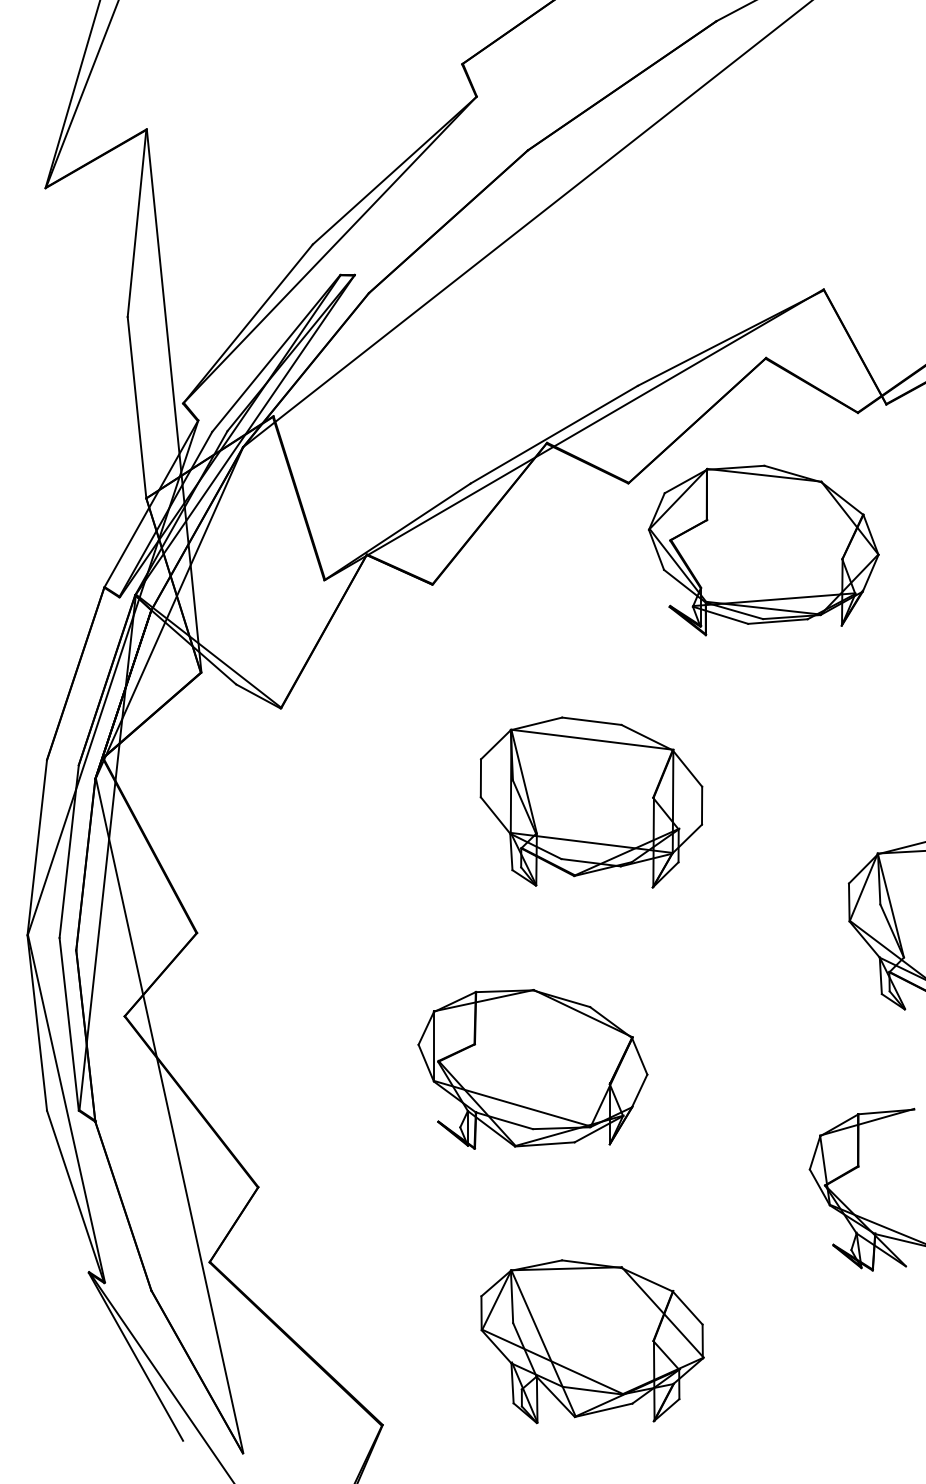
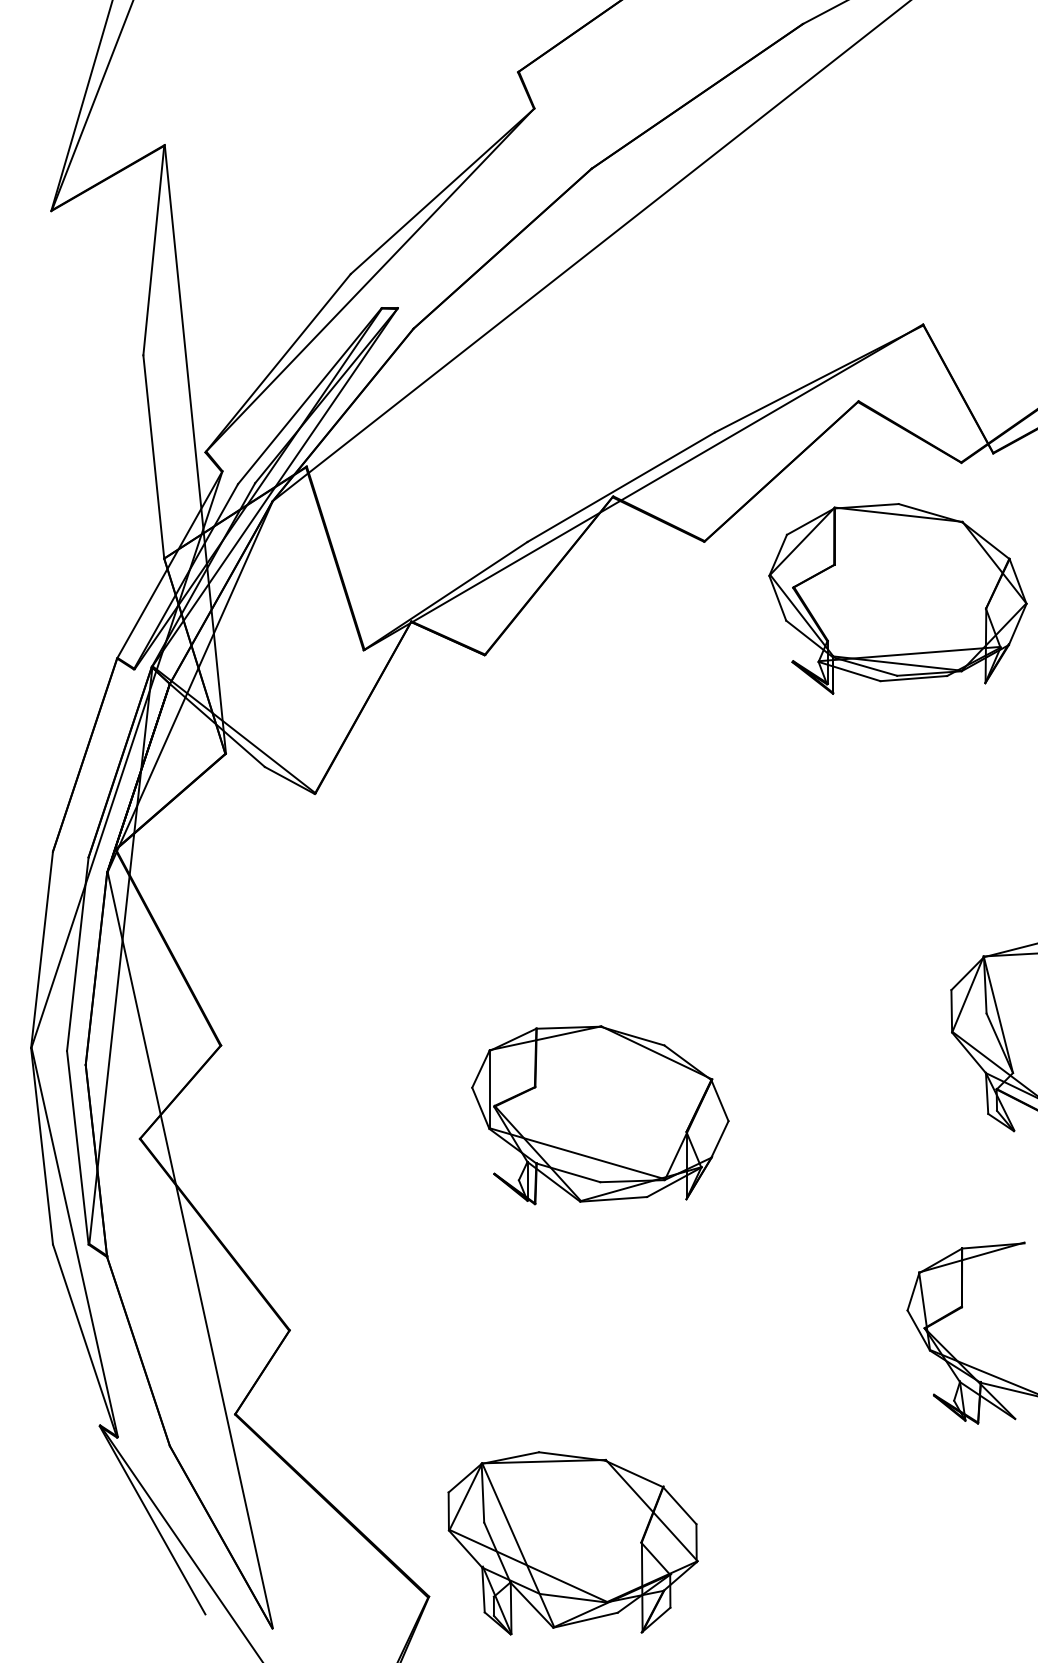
part: (763, 550) -> (897, 598), moved
part: (591, 802) -> (662, 899), removed
part: (533, 1069) -> (600, 1115), moved
part: (591, 1341) -> (572, 1543), moved

